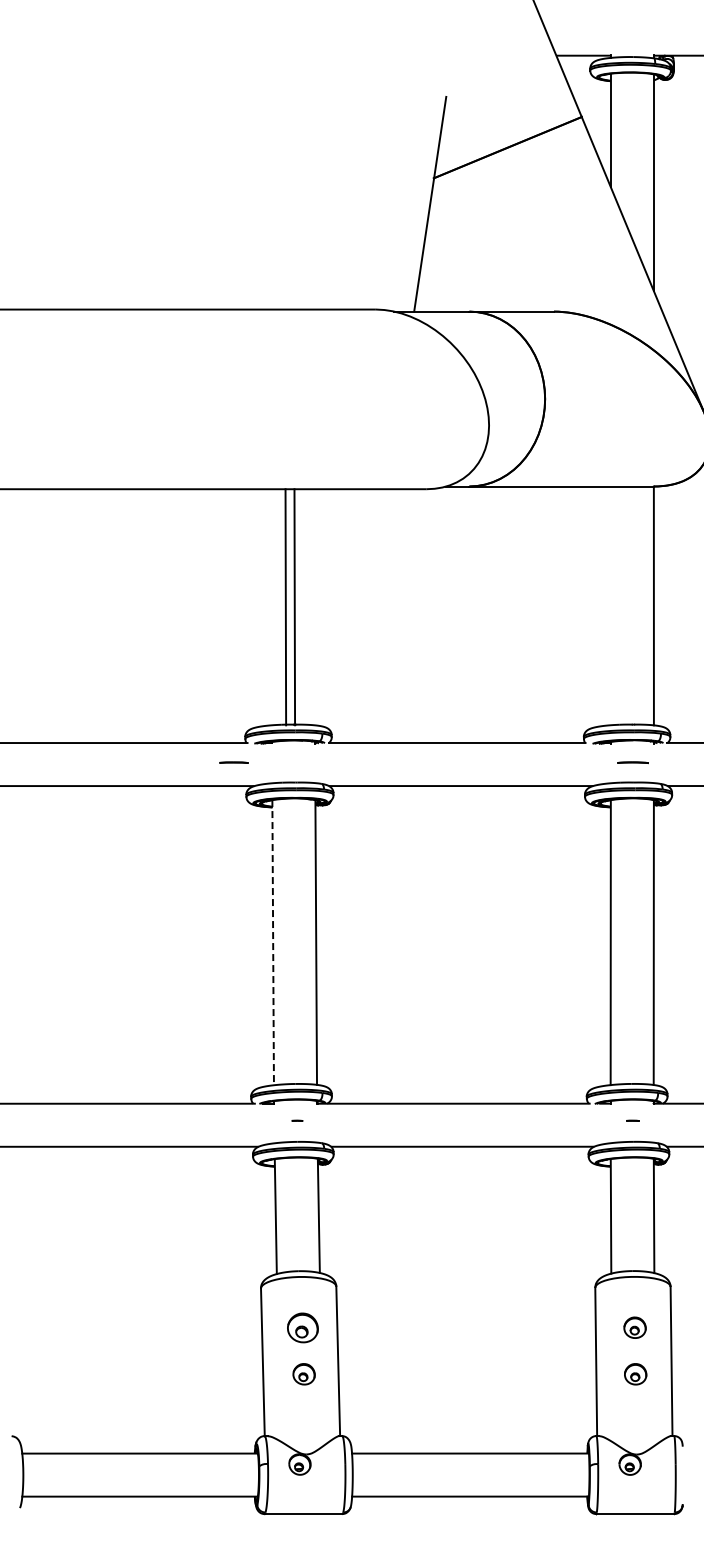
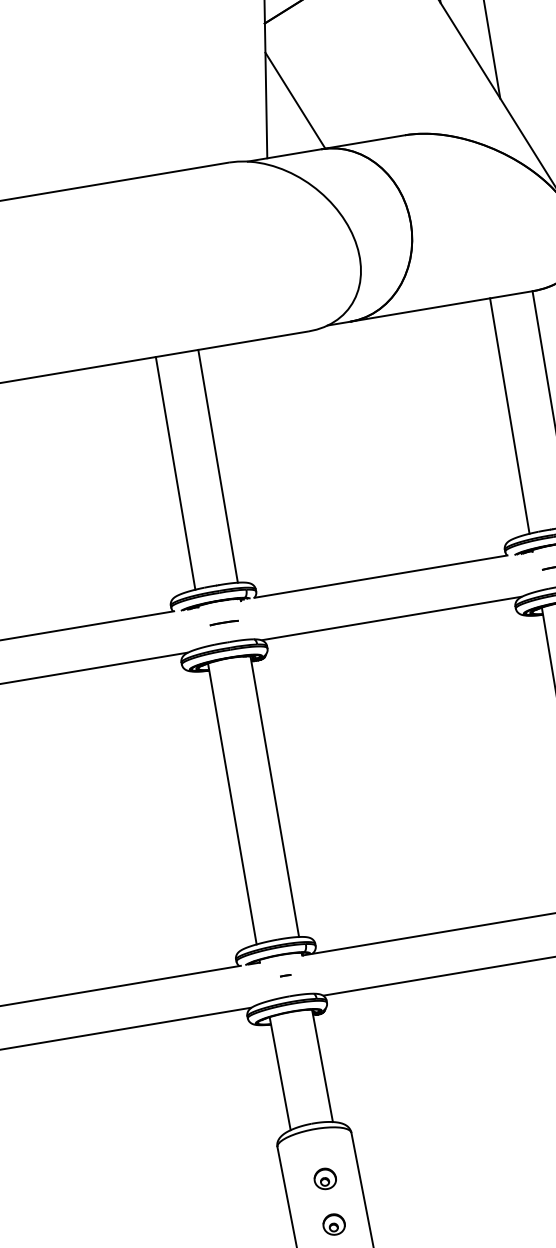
line: (451, 259) -> (295, 100), added
line: (610, 605) -> (509, 415), added
line: (285, 607) -> (217, 466), moved
line: (294, 607) -> (175, 473), moved
line: (233, 762) -> (223, 622), moved
line: (273, 942) -> (232, 803), dashed -> solid
part: (302, 1327) -> (324, 1178), size x0.71

